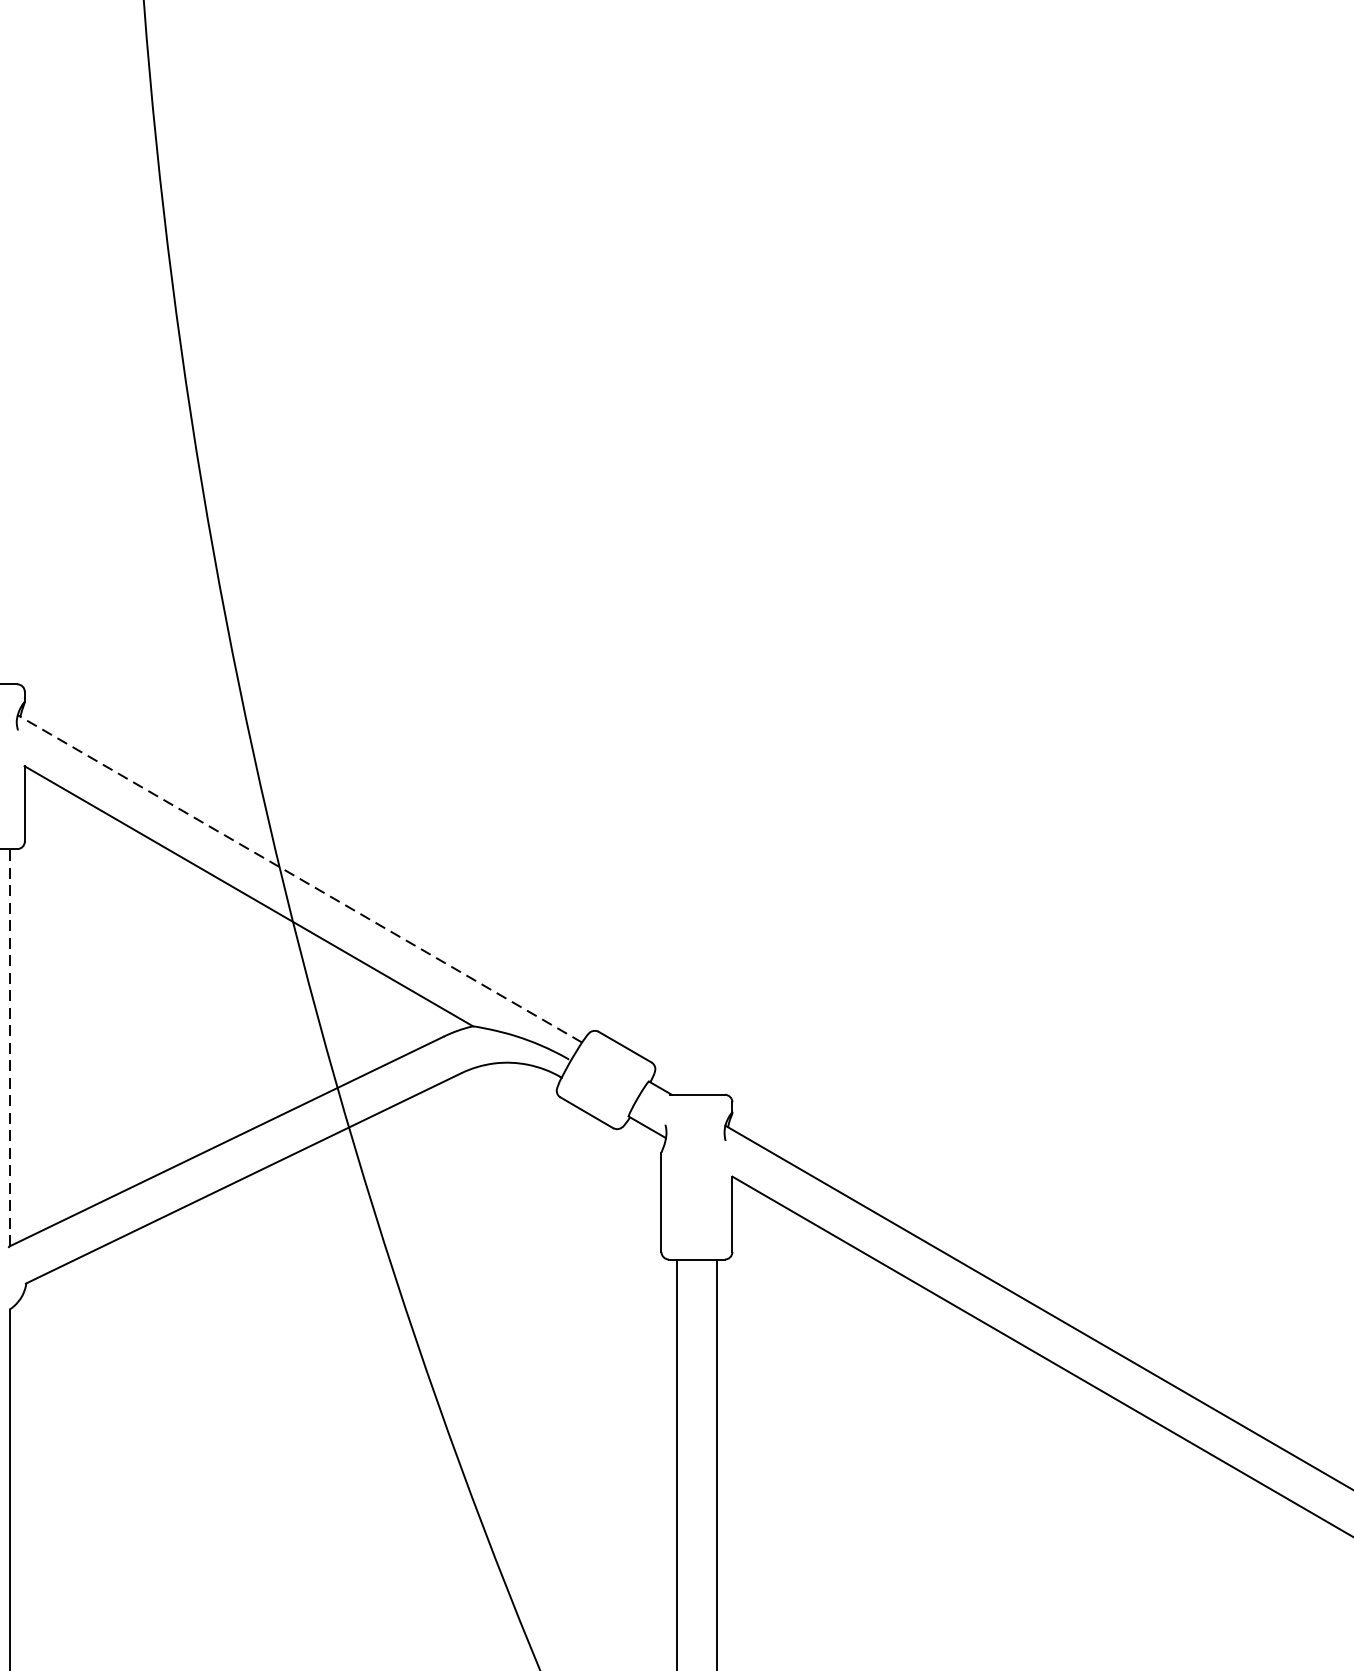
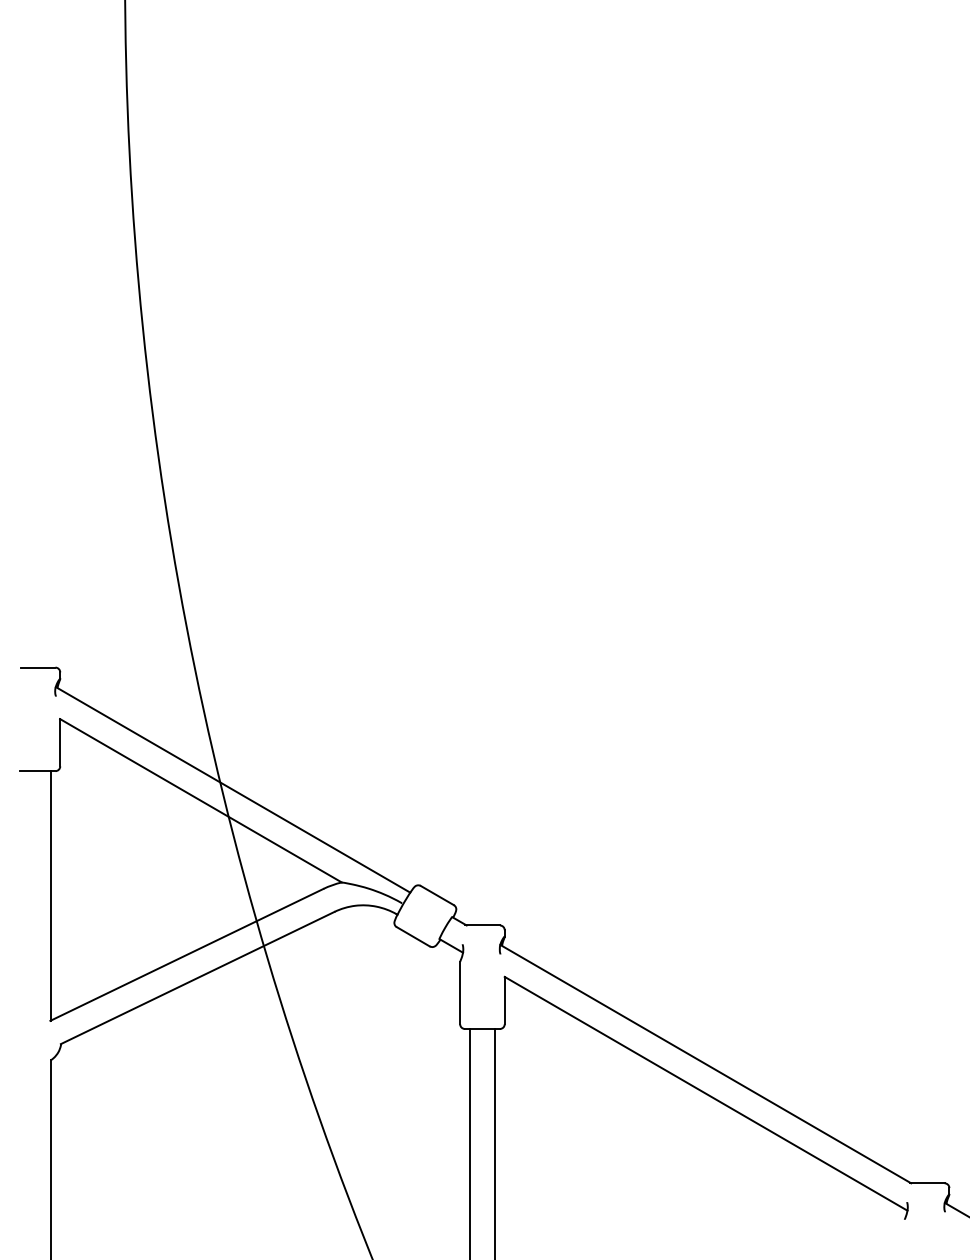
line: (300, 878) -> (233, 789), dashed -> solid
line: (9, 1047) -> (50, 895), dashed -> solid

